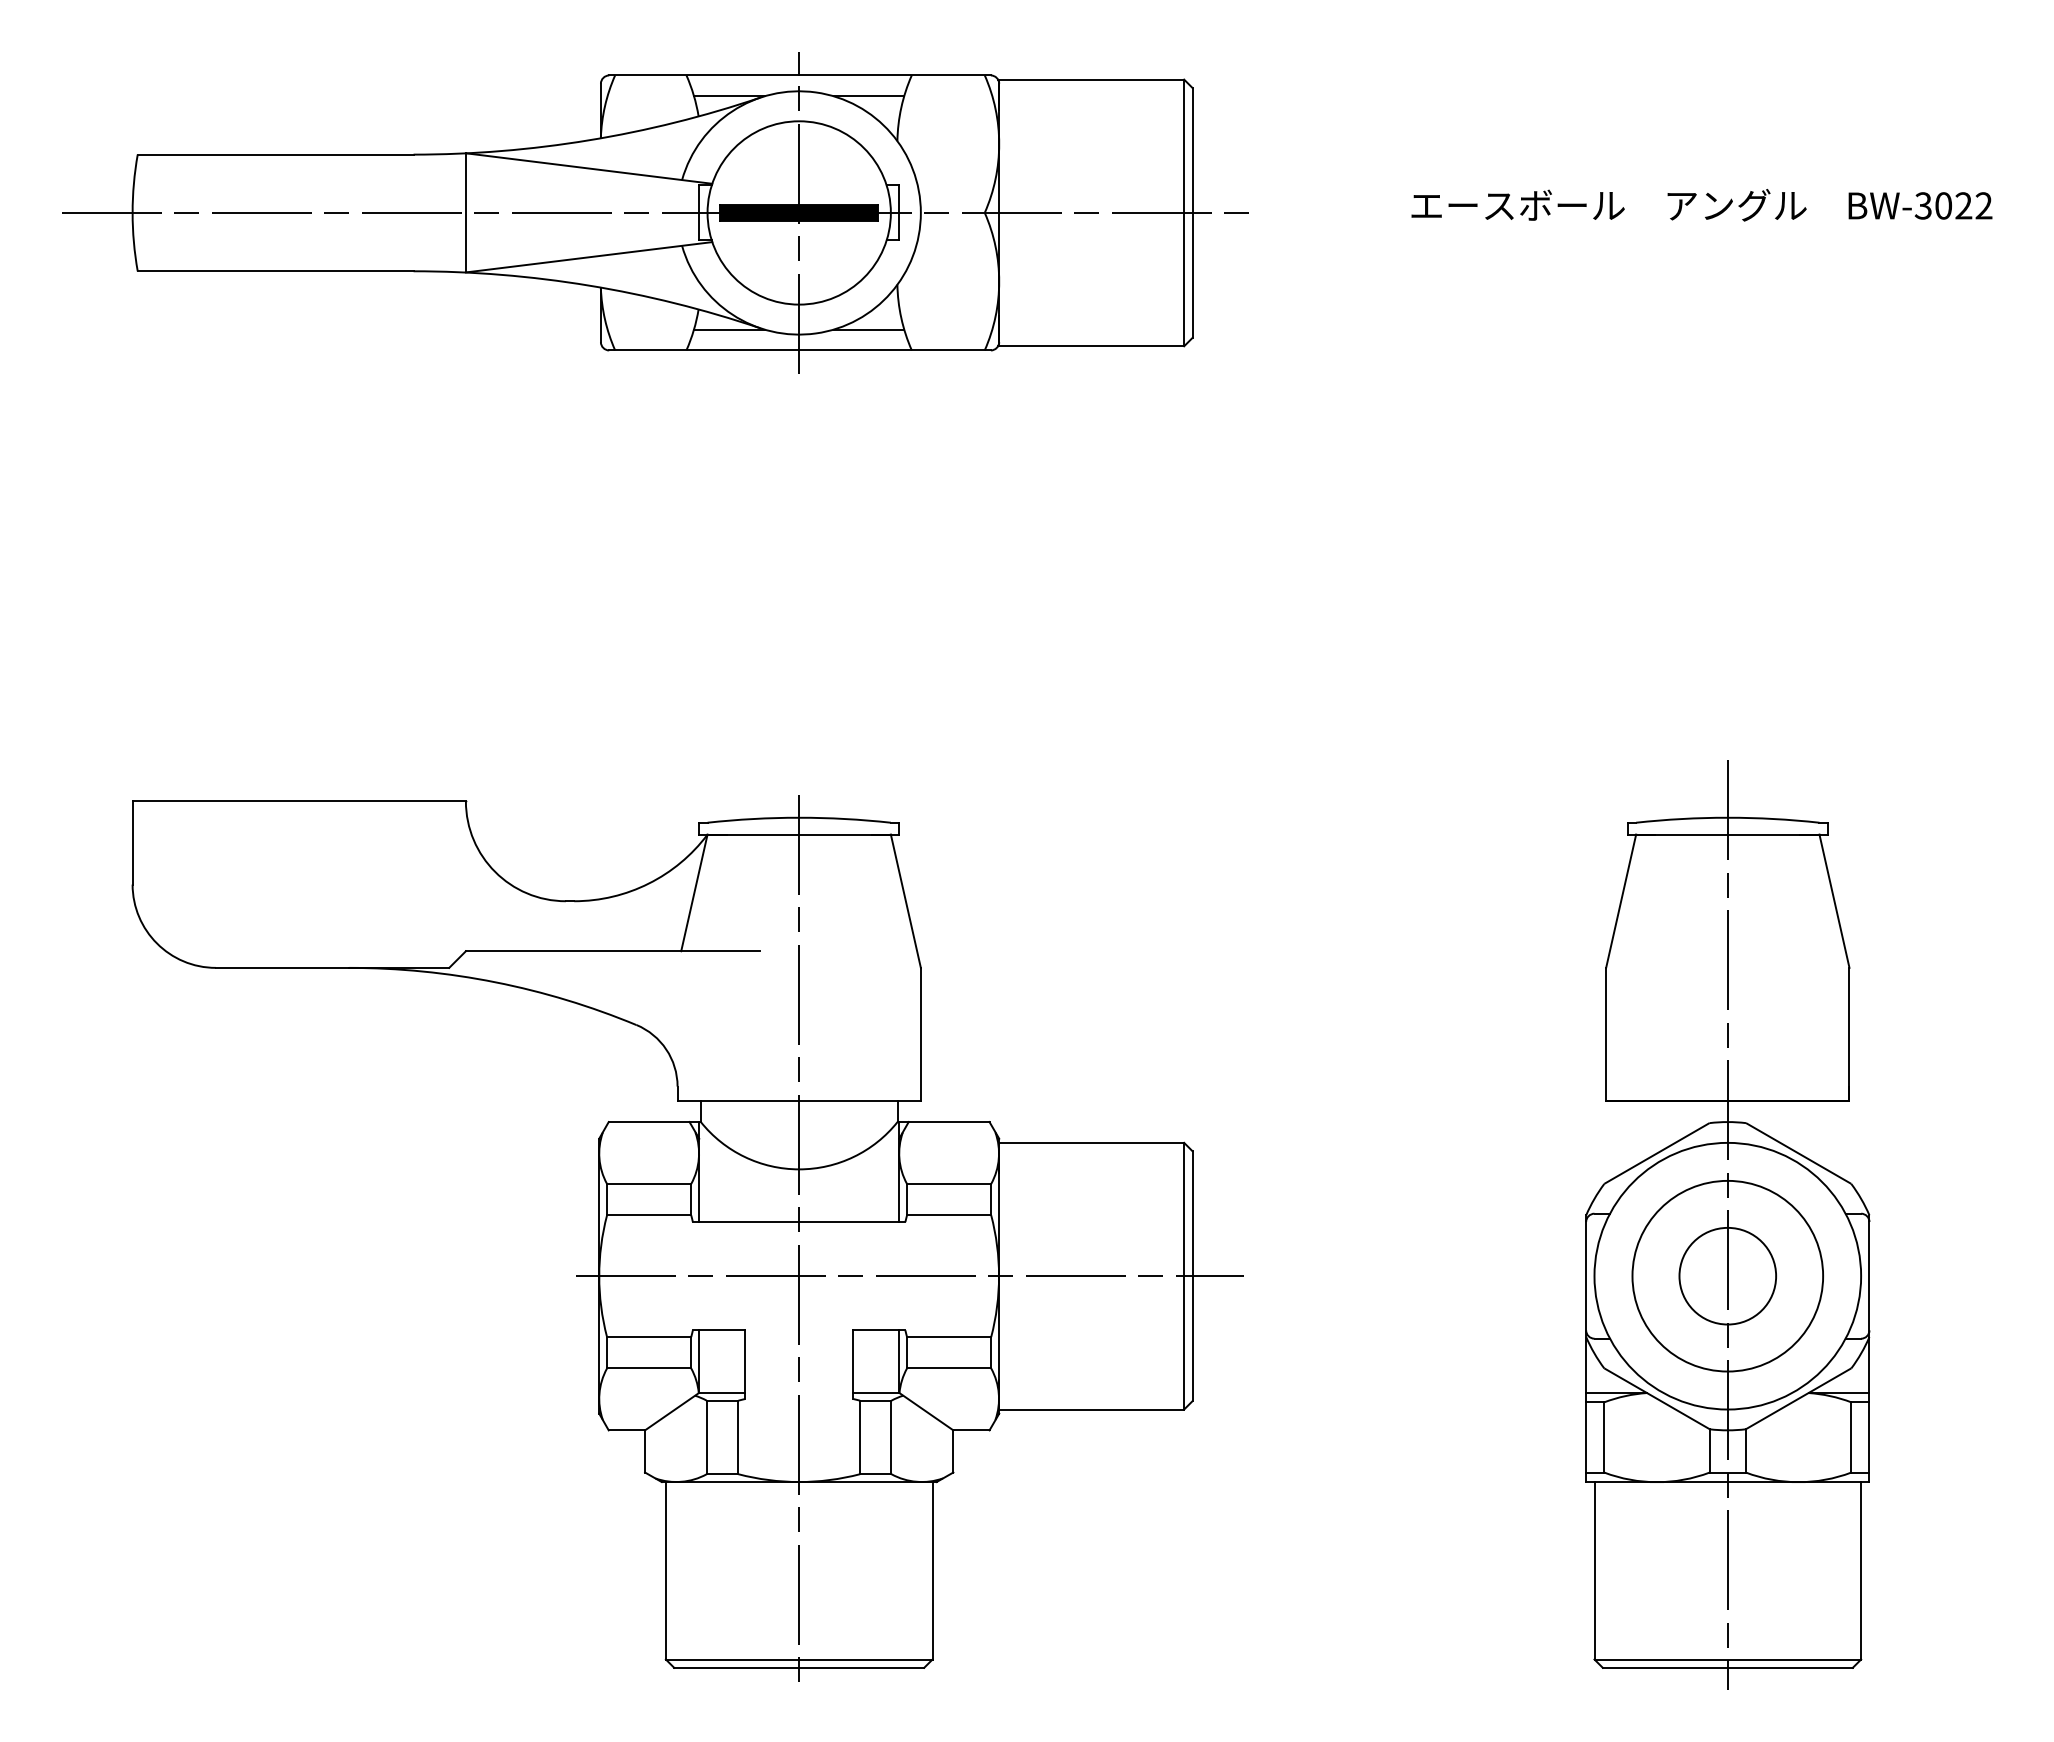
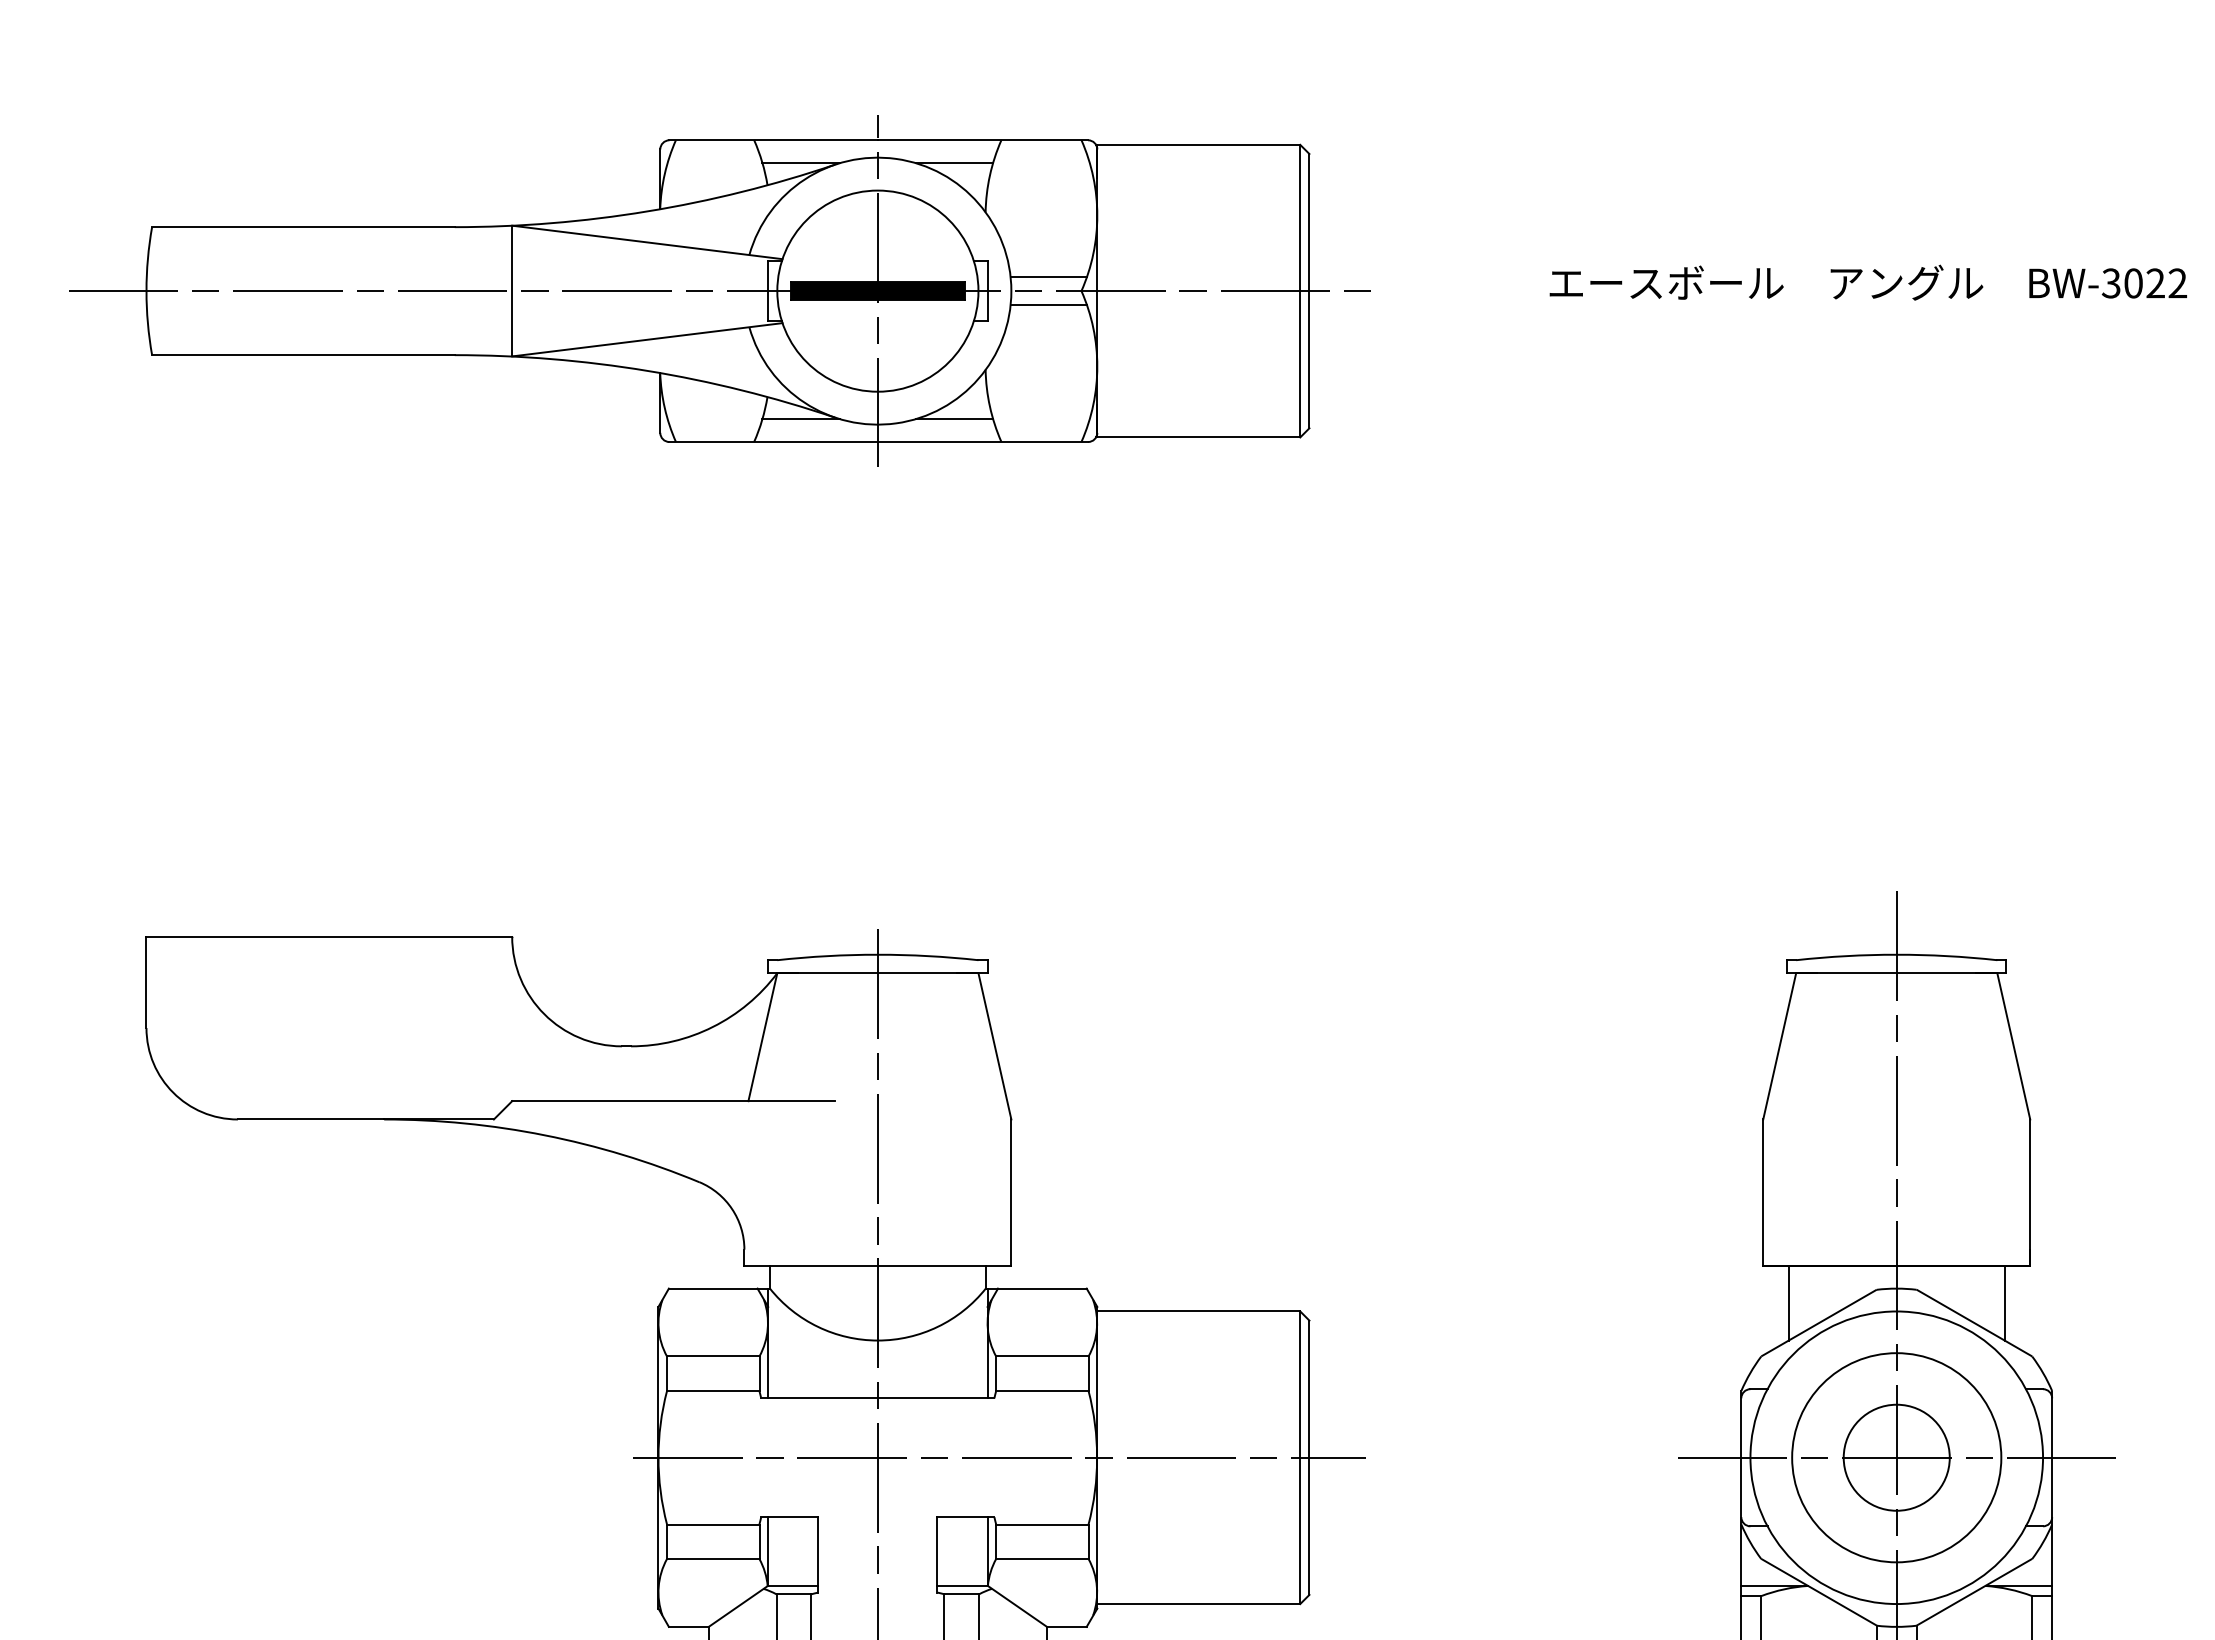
line: (954, 200) -> (1048, 277), added
line: (954, 225) -> (1048, 304), added
line: (1629, 1135) -> (1788, 1303), added
line: (1826, 1135) -> (2005, 1303), added
line: (1727, 1276) -> (1896, 1458), added

